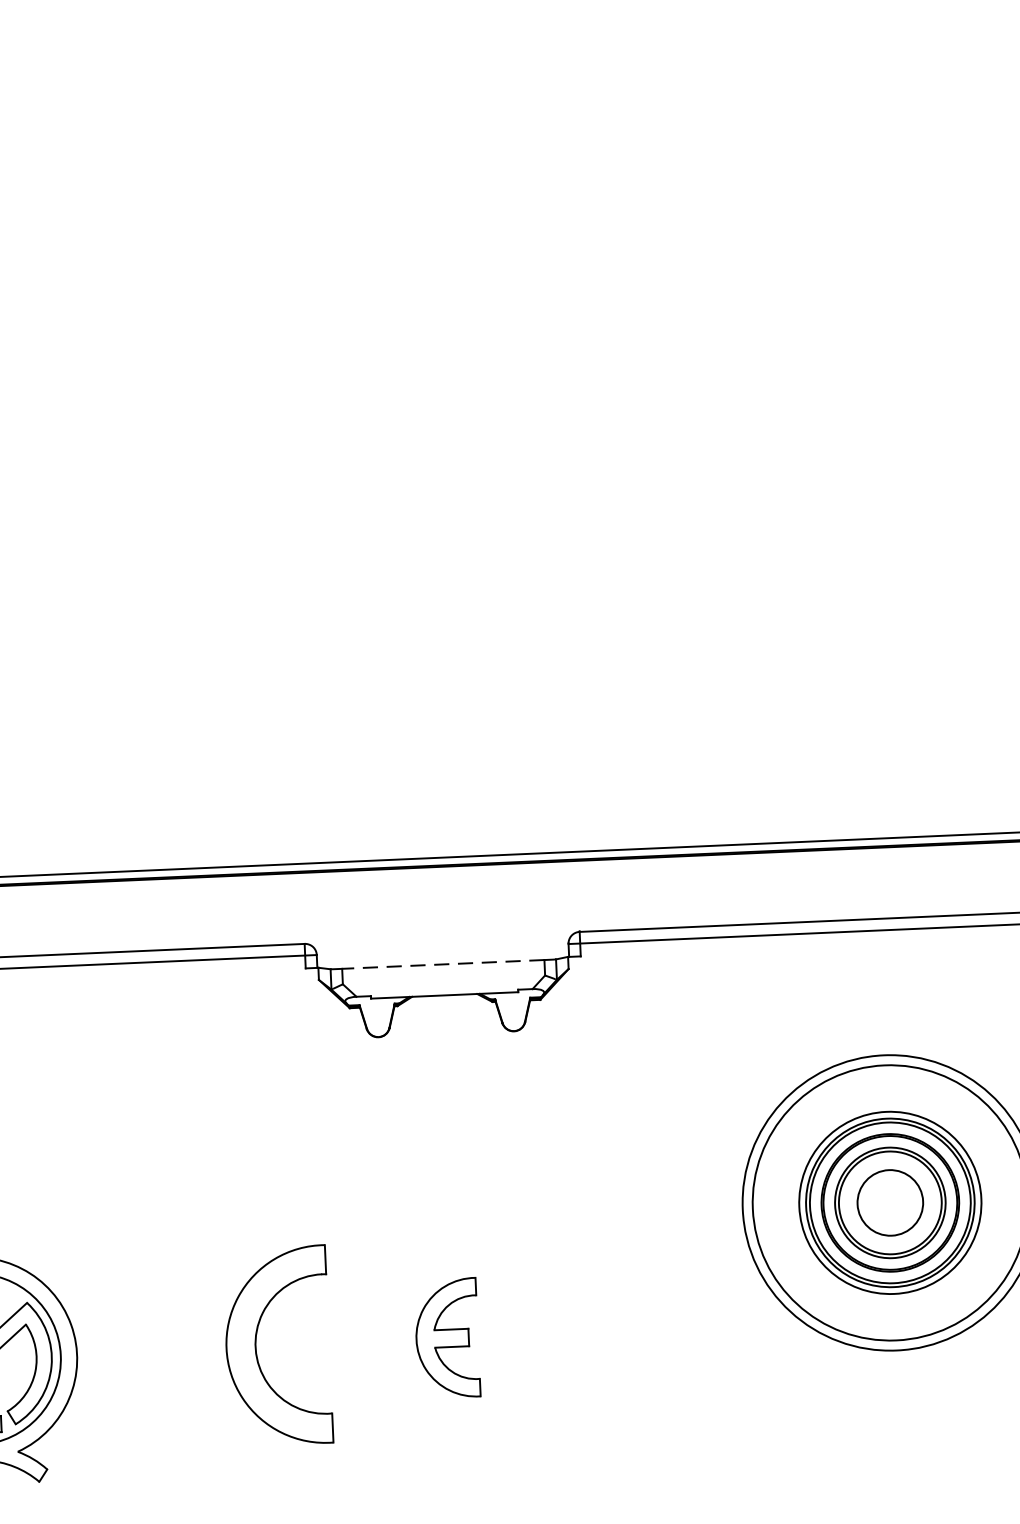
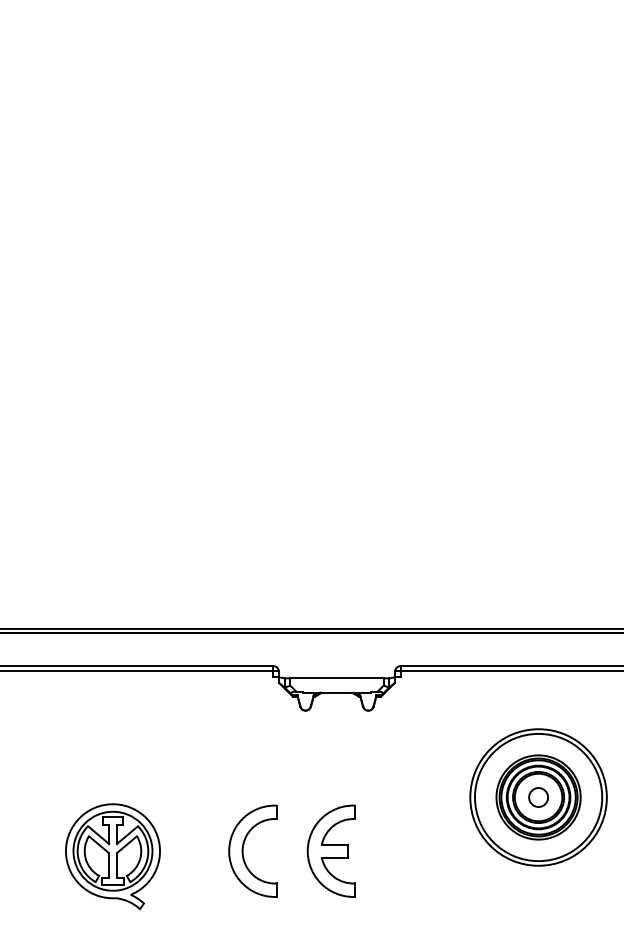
line: (442, 964) -> (336, 678), dashed -> solid
circle: (890, 1202) -> (538, 797), size x0.62
part: (445, 1337) -> (330, 850), size x1.67

